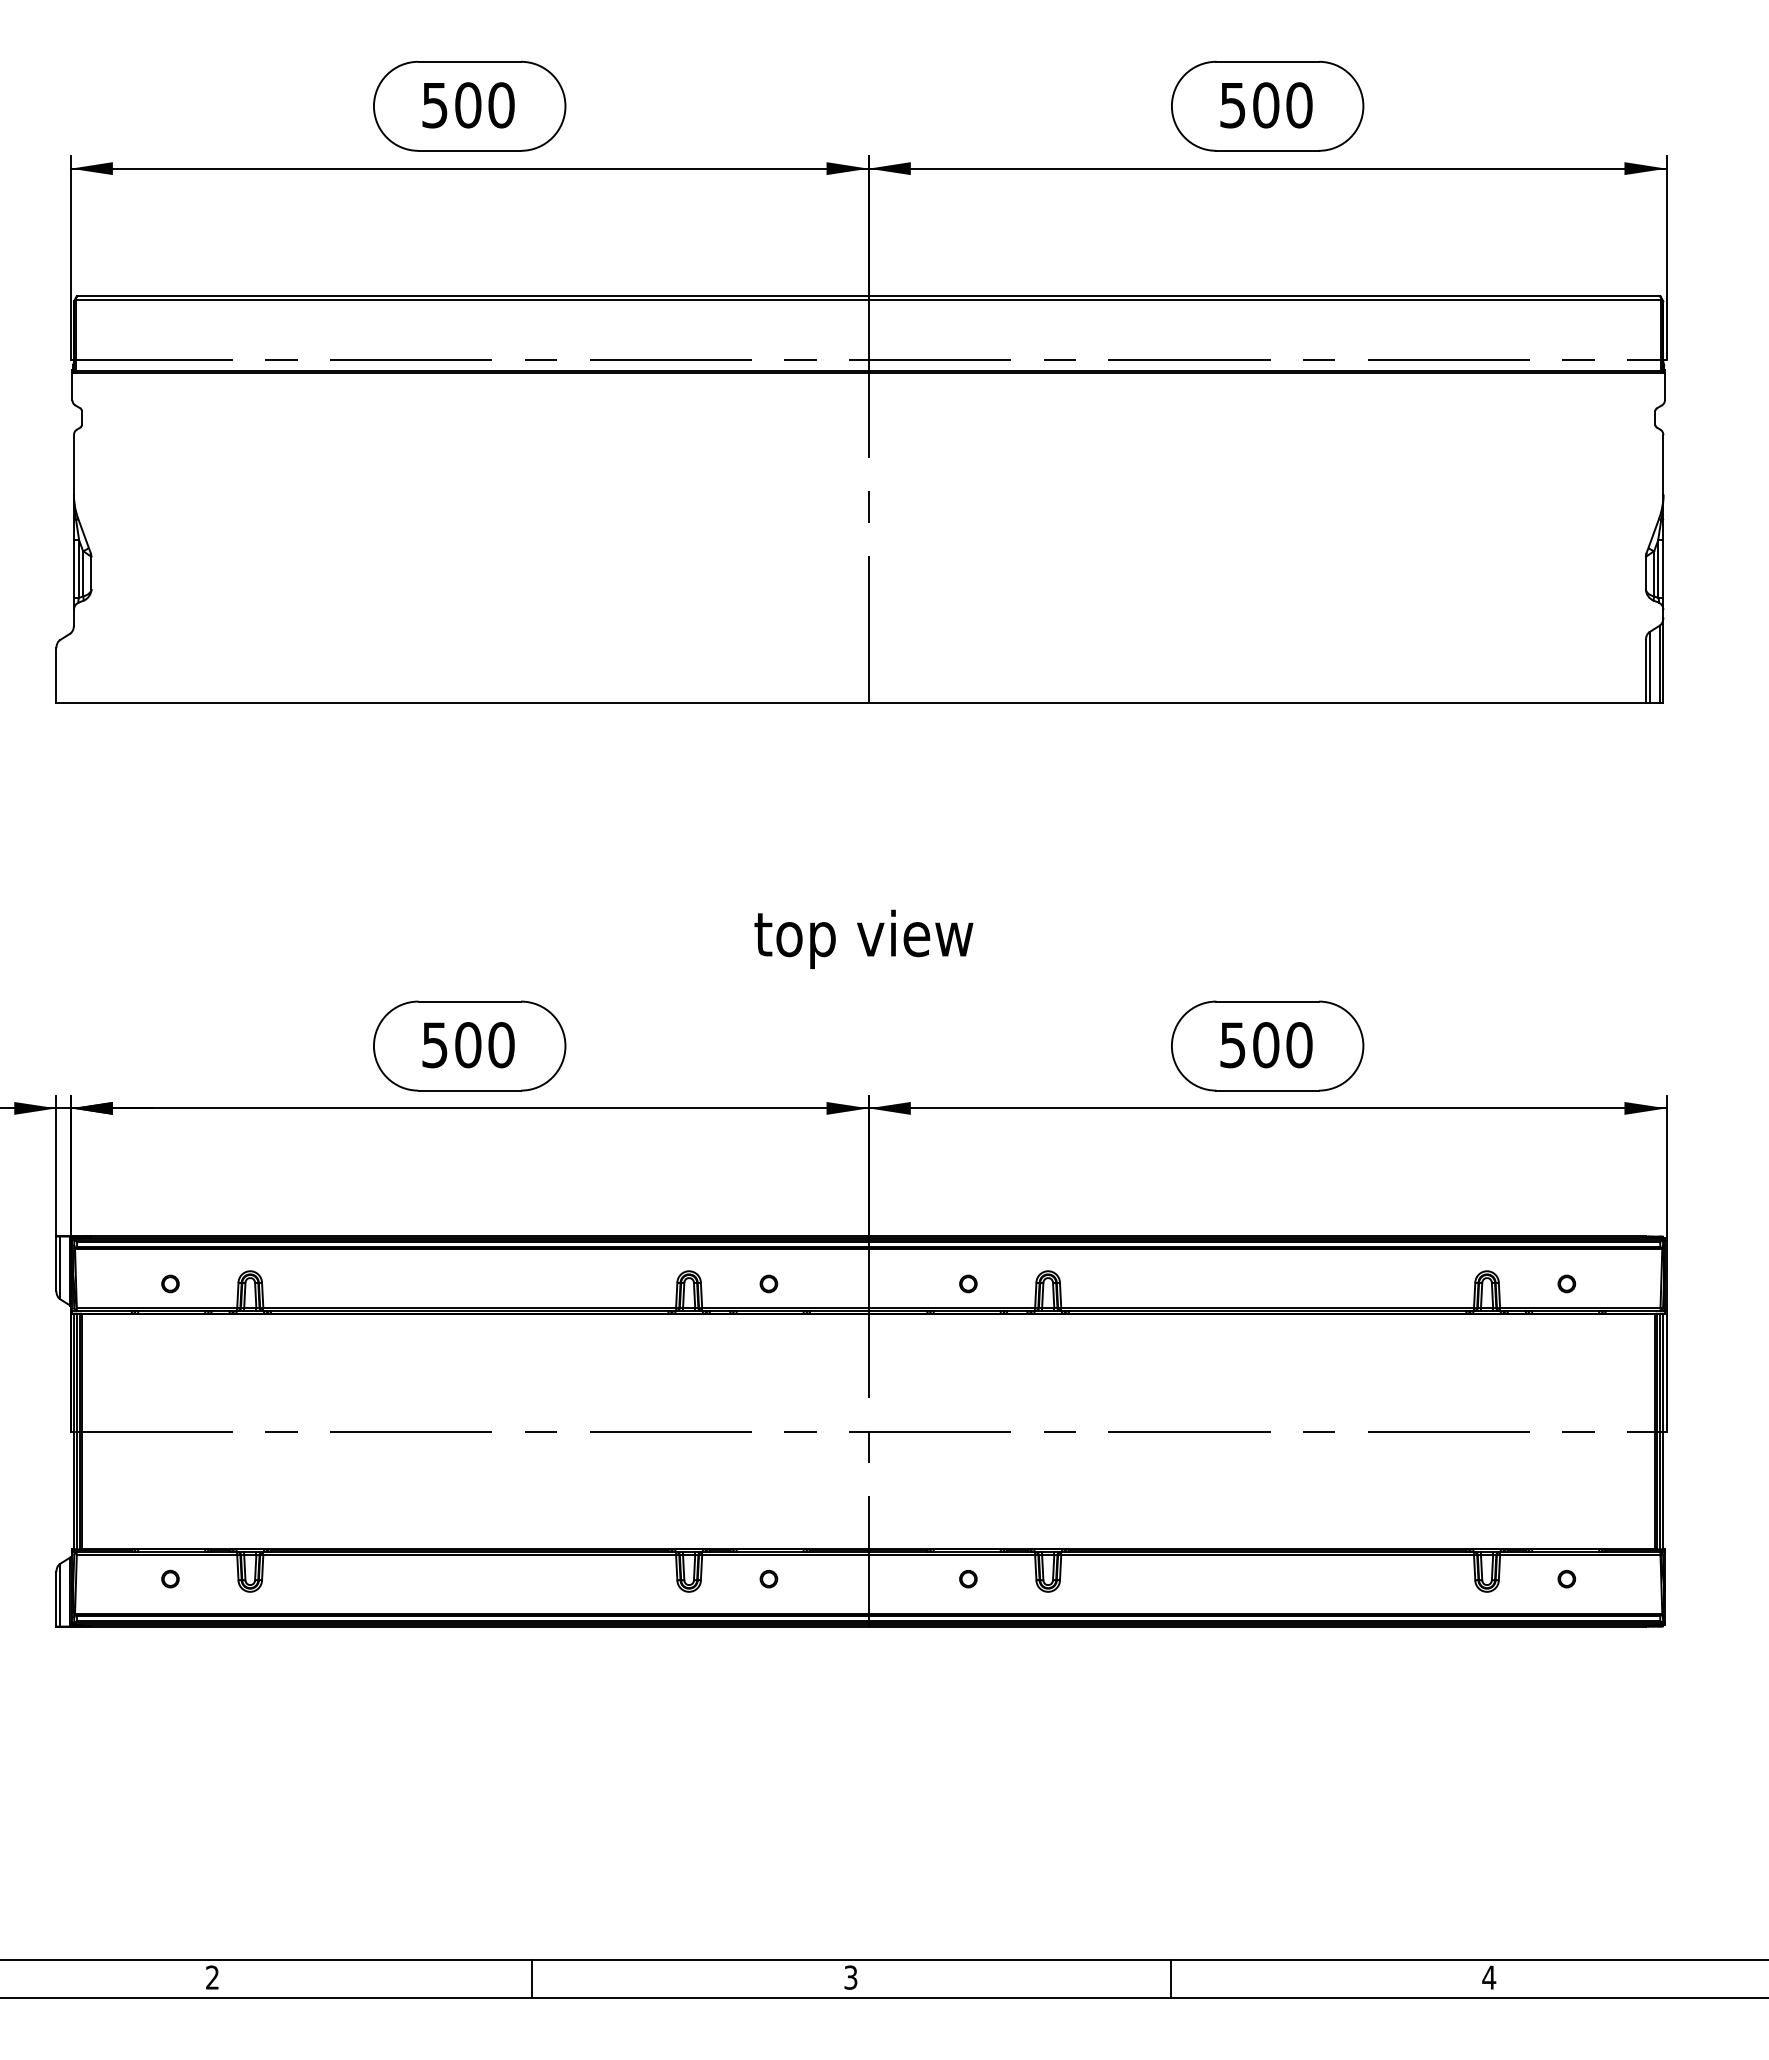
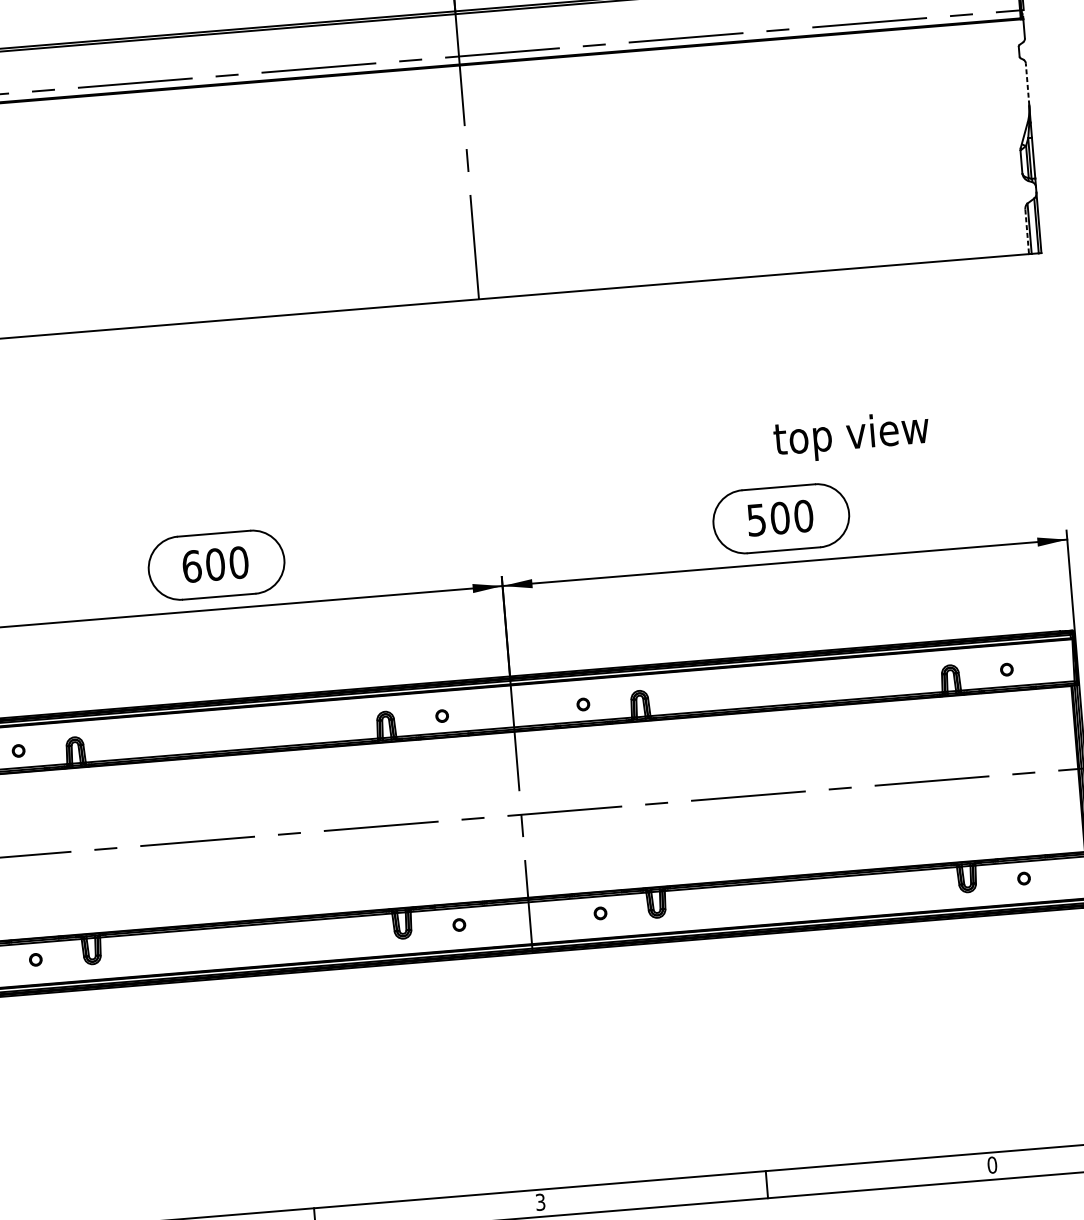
line: (1663, 464) -> (1027, 84), solid -> dashed
line: (1645, 672) -> (1026, 232), solid -> dashed
text: (863, 938) -> (851, 436), moved
text: (435, 1045) -> (192, 566), 500 -> 600
text: (1489, 1977) -> (992, 1165), 4 -> 0

